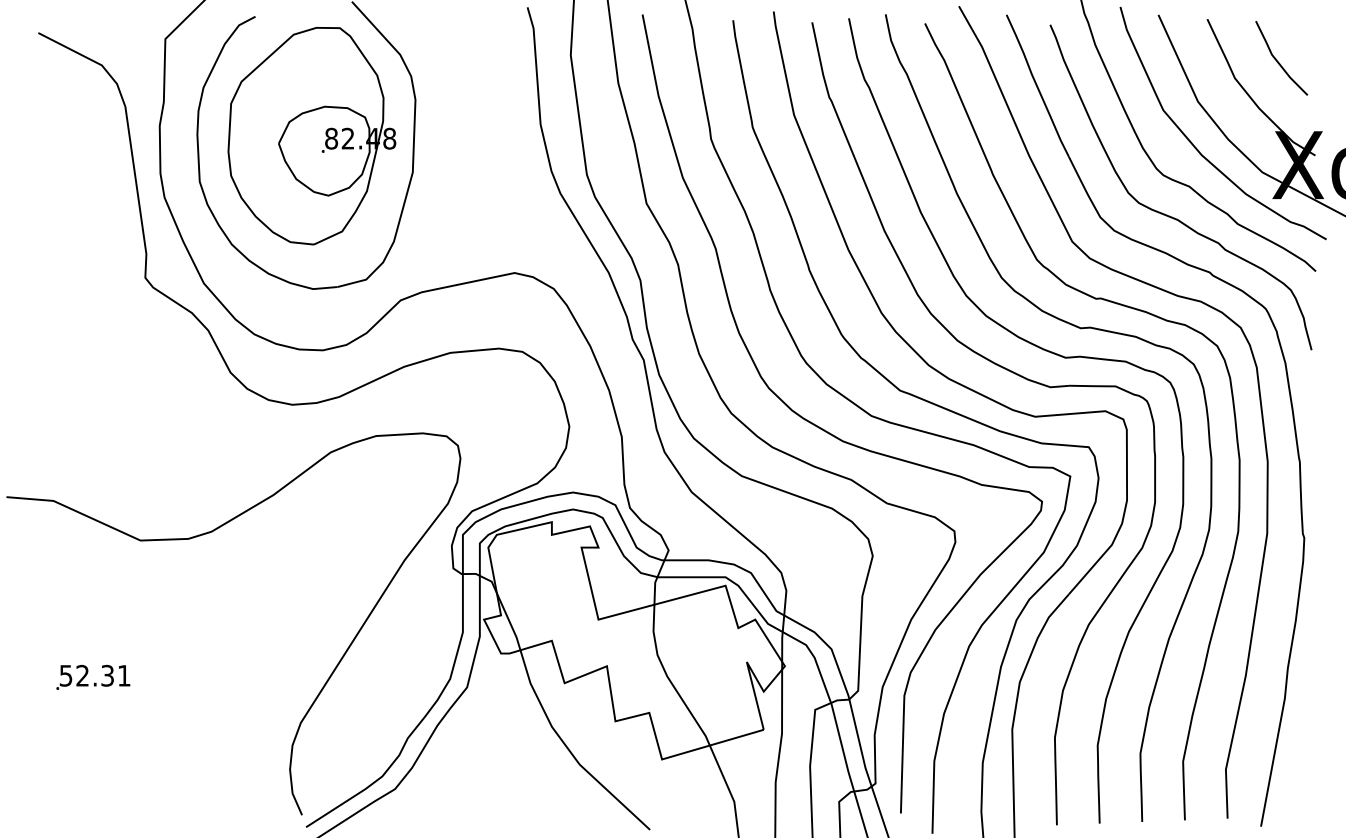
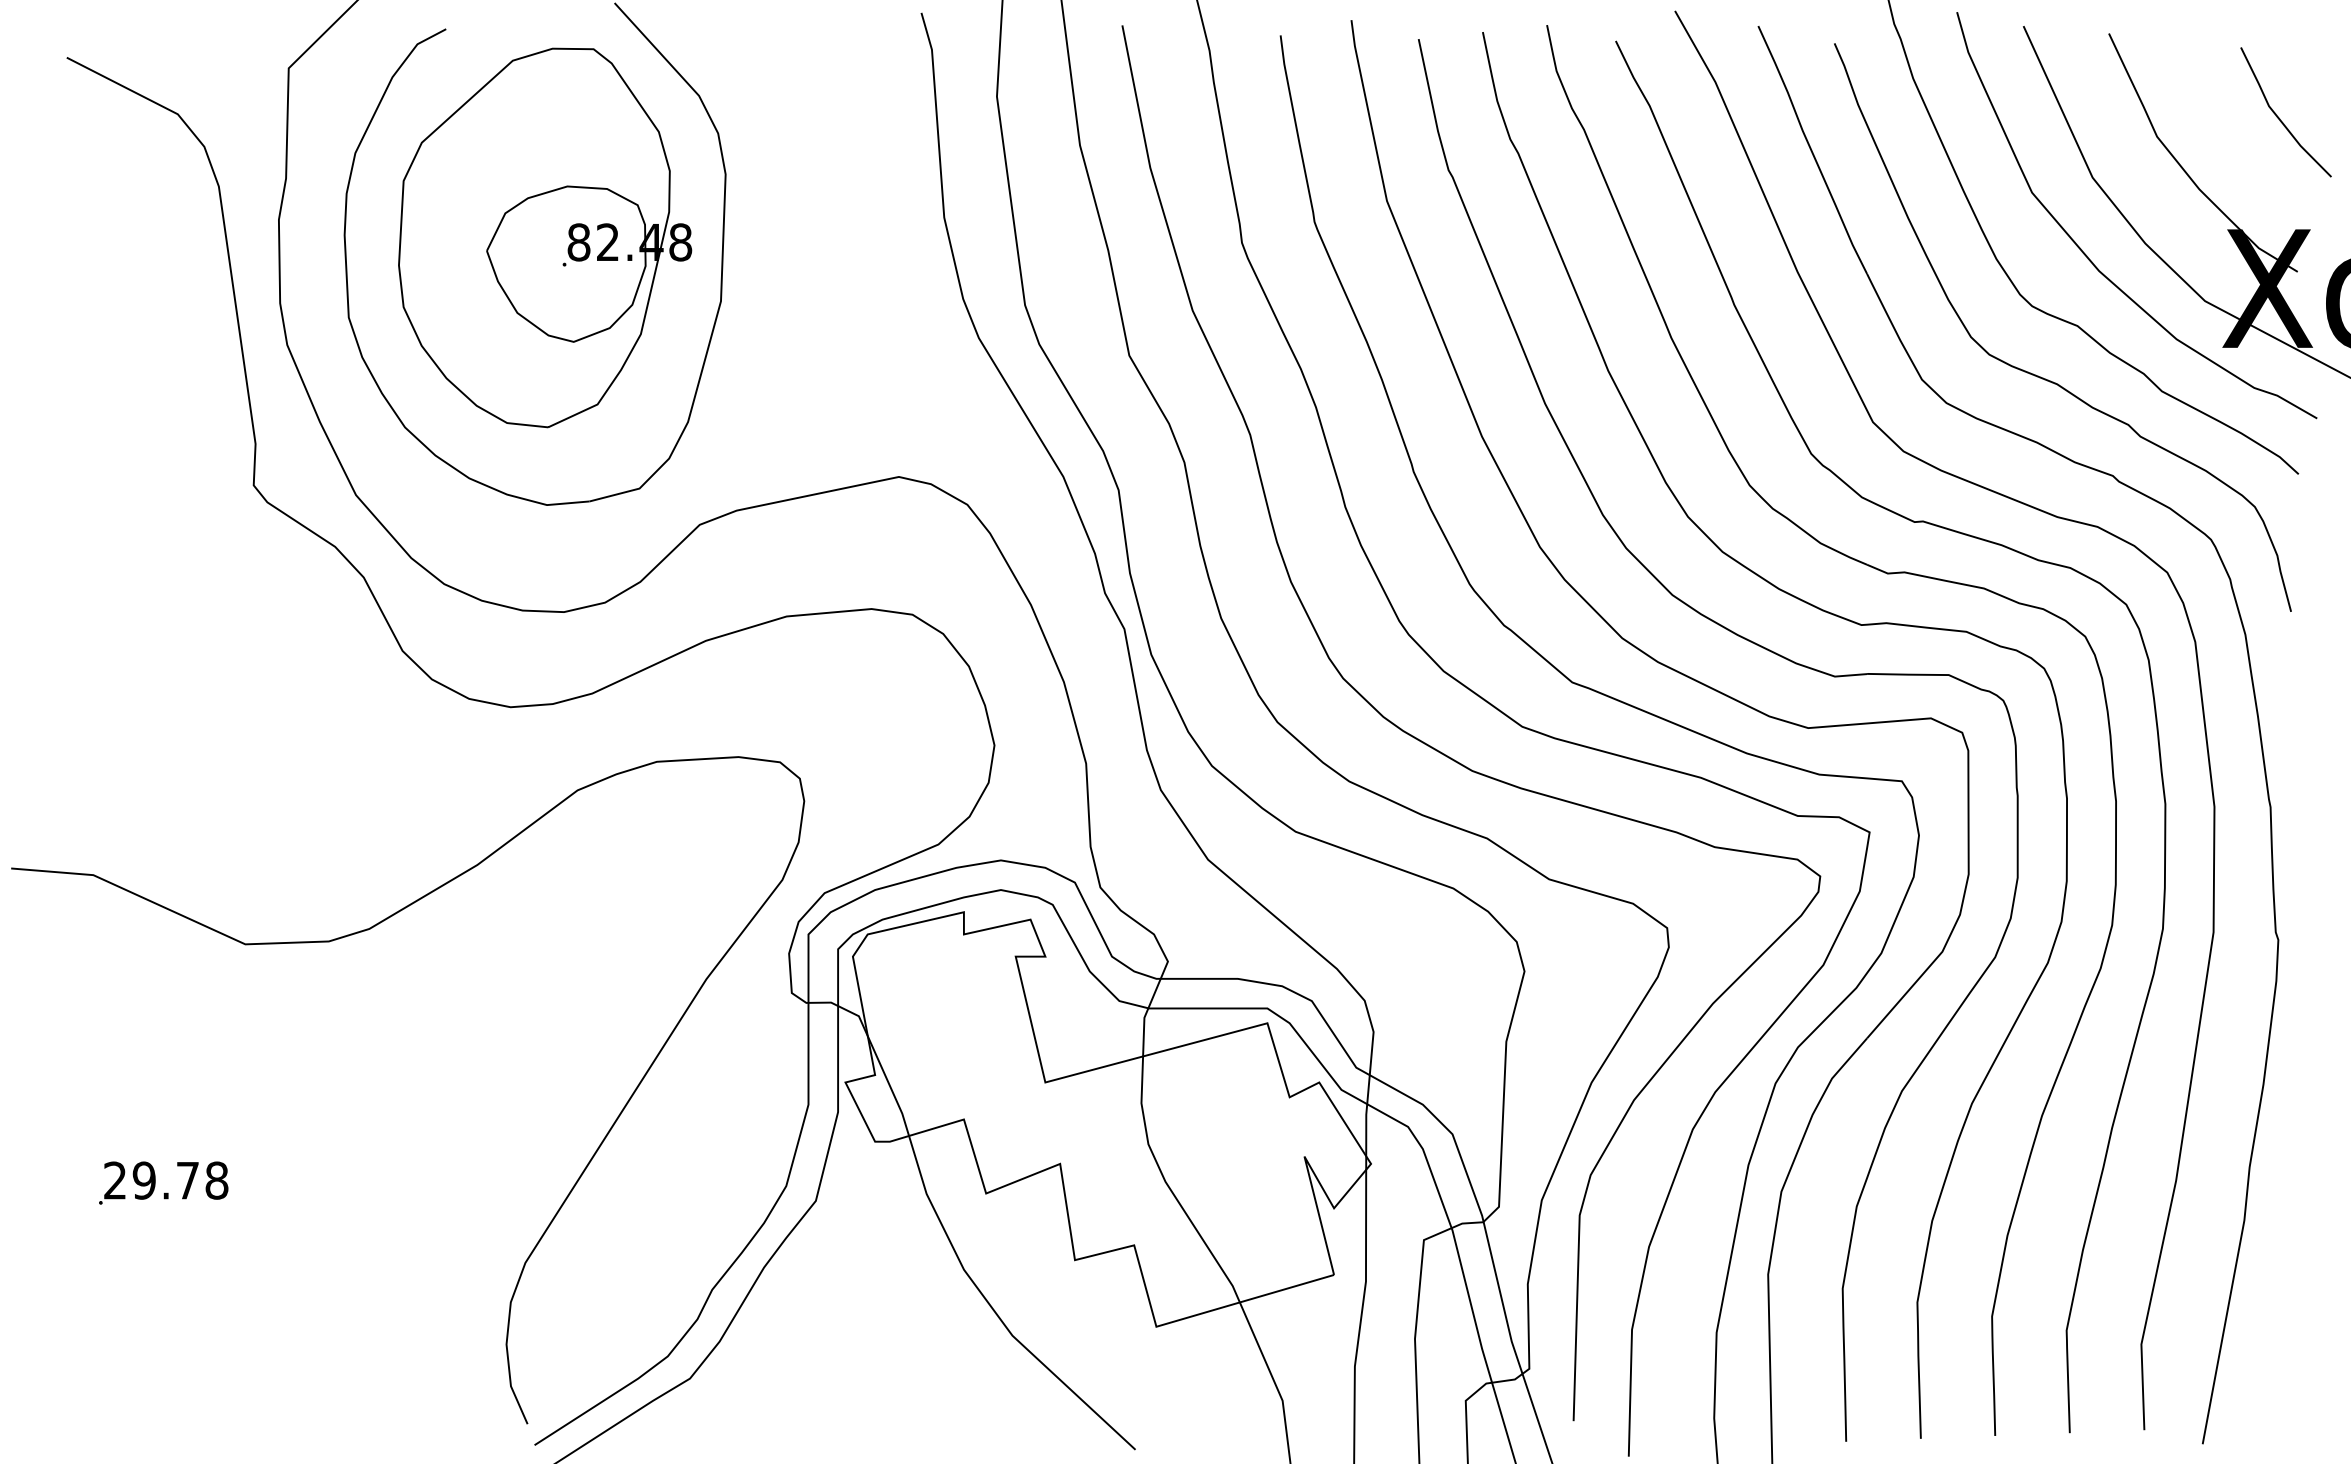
curve: (1278, 61) -> (2280, 117), moved
text: (94, 675) -> (164, 1180), 52.31 -> 29.78

